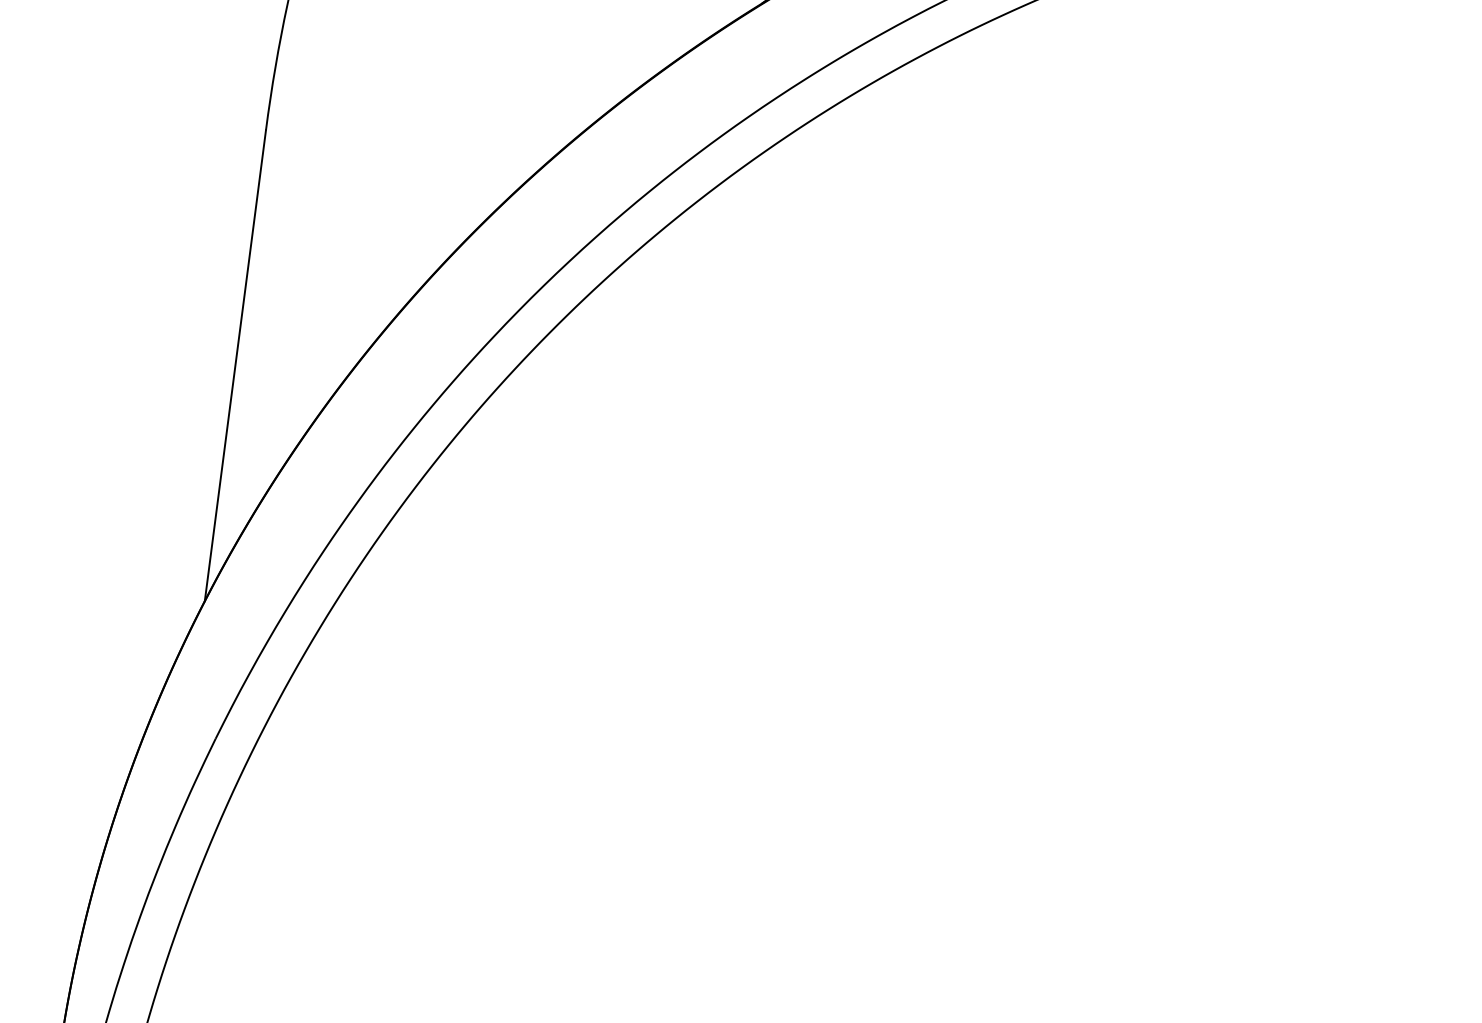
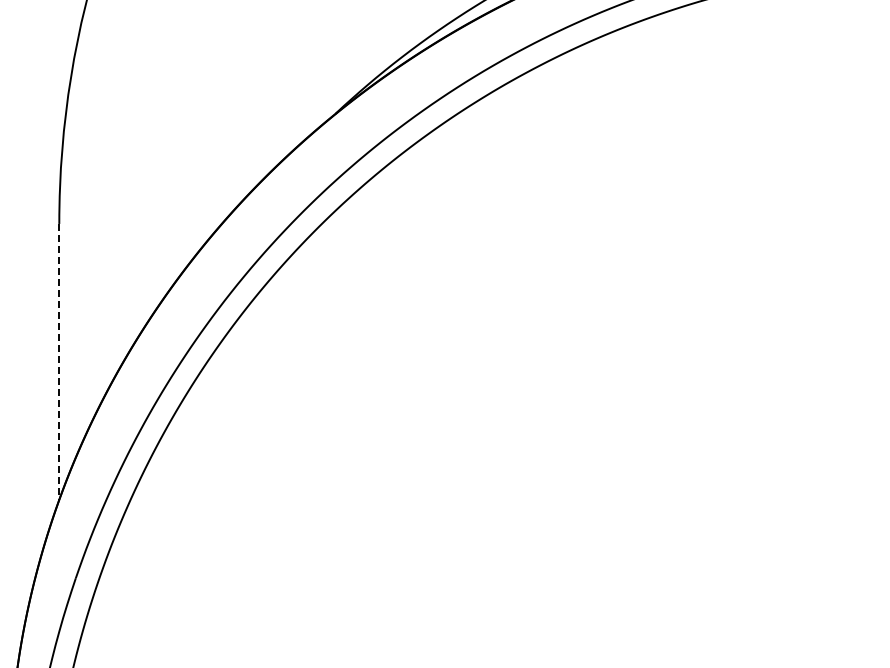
line: (235, 365) -> (59, 361), solid -> dashed

